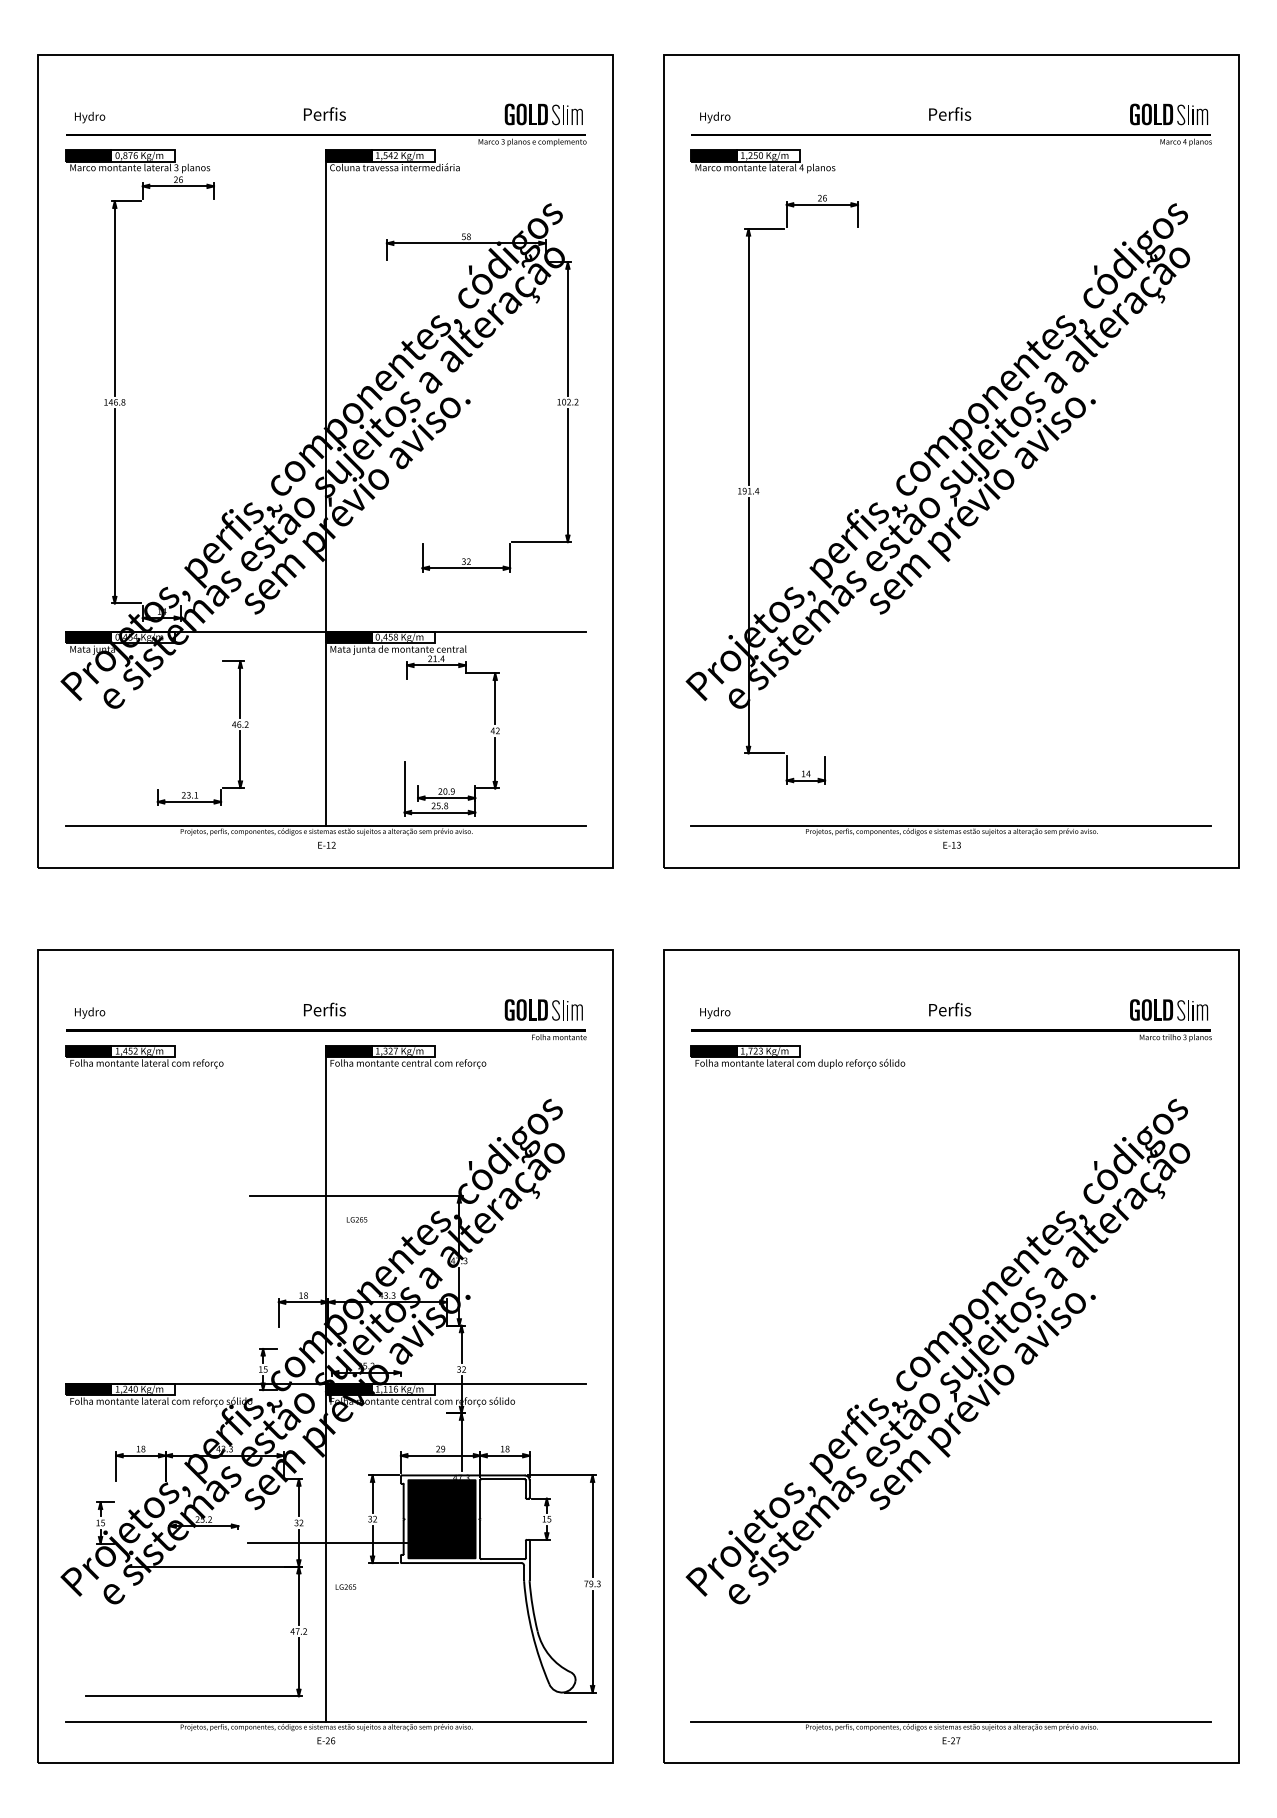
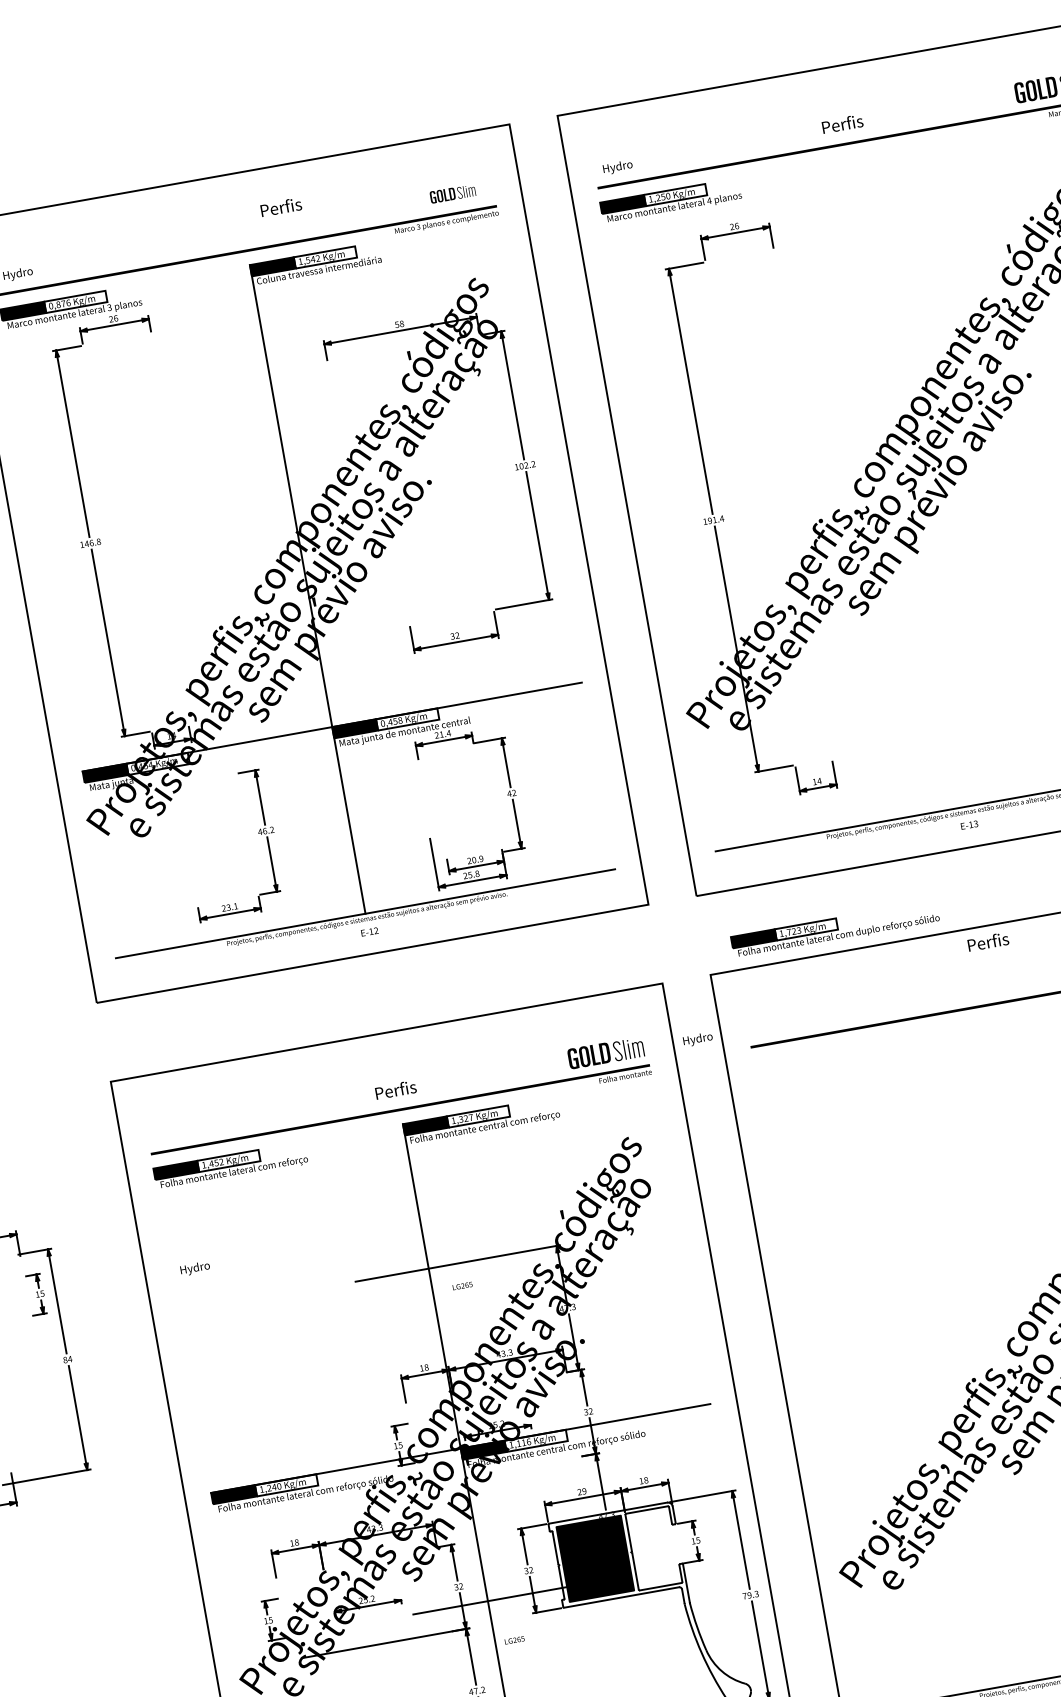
text: (324, 113) -> (280, 206), moved
part: (543, 114) -> (452, 193), size x0.6
text: (950, 1009) -> (988, 941), moved
text: (90, 1012) -> (195, 1268), moved
text: (715, 1012) -> (698, 1038), moved
part: (797, 1056) -> (835, 929), moved

